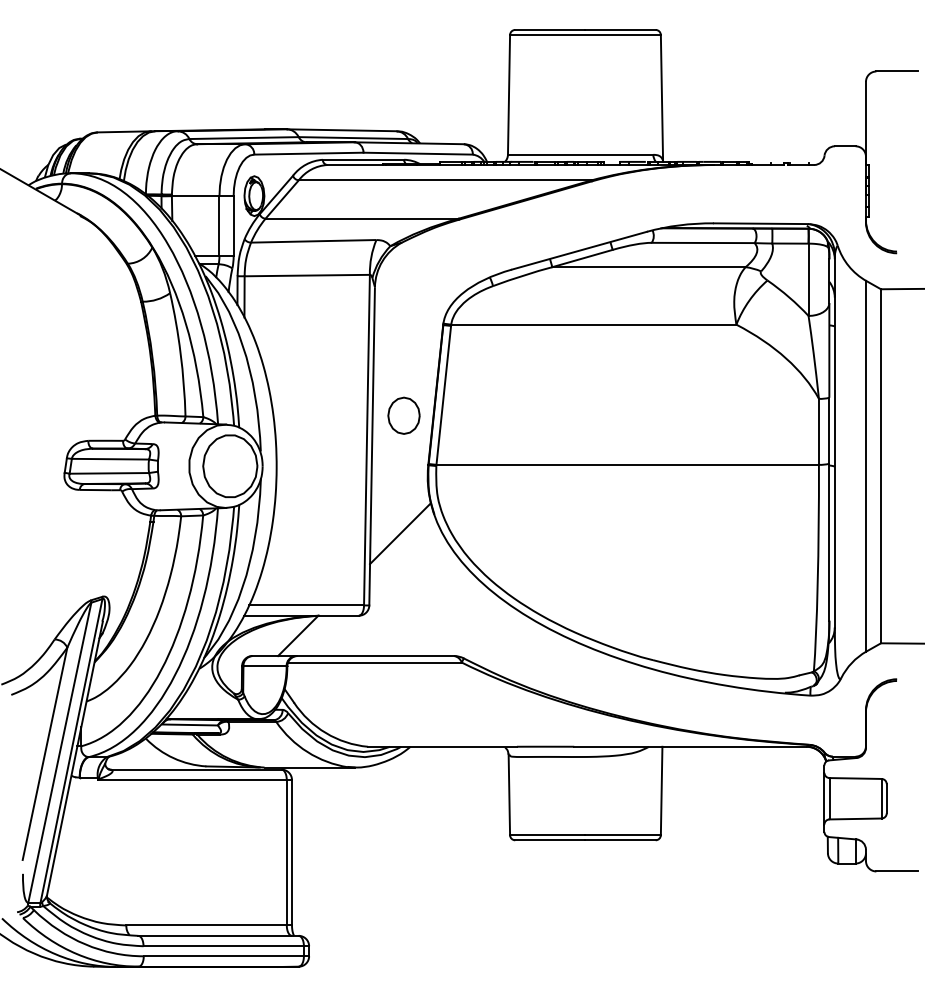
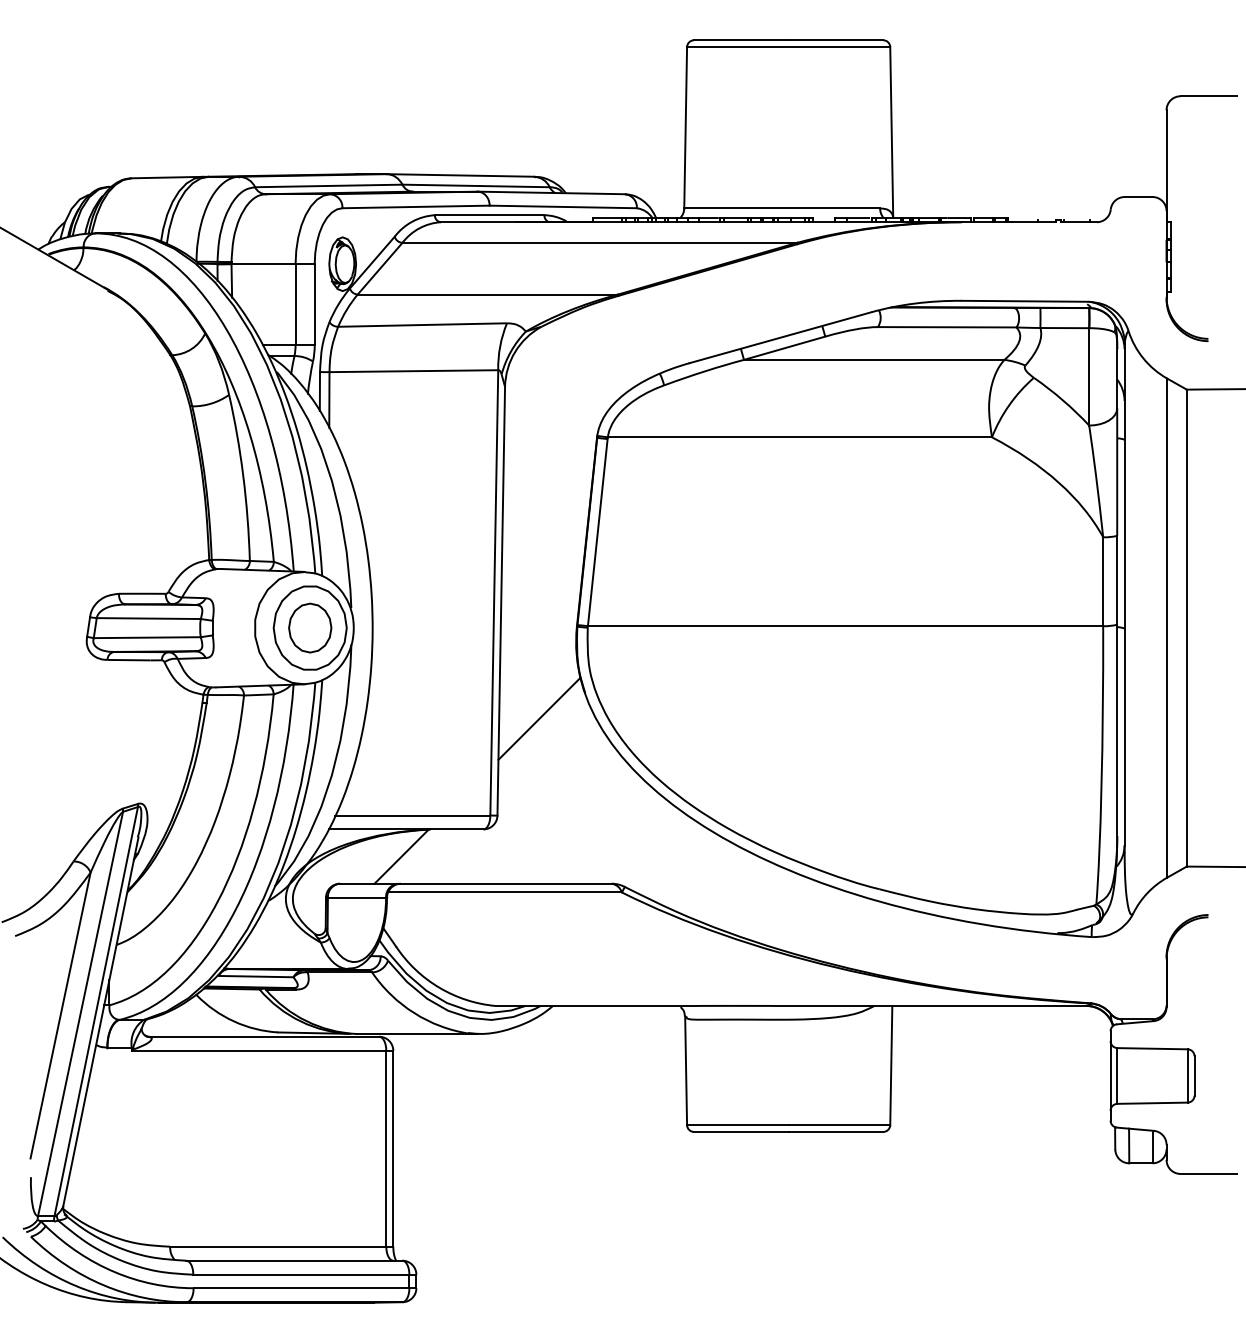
part: (404, 415) -> (310, 627), moved

